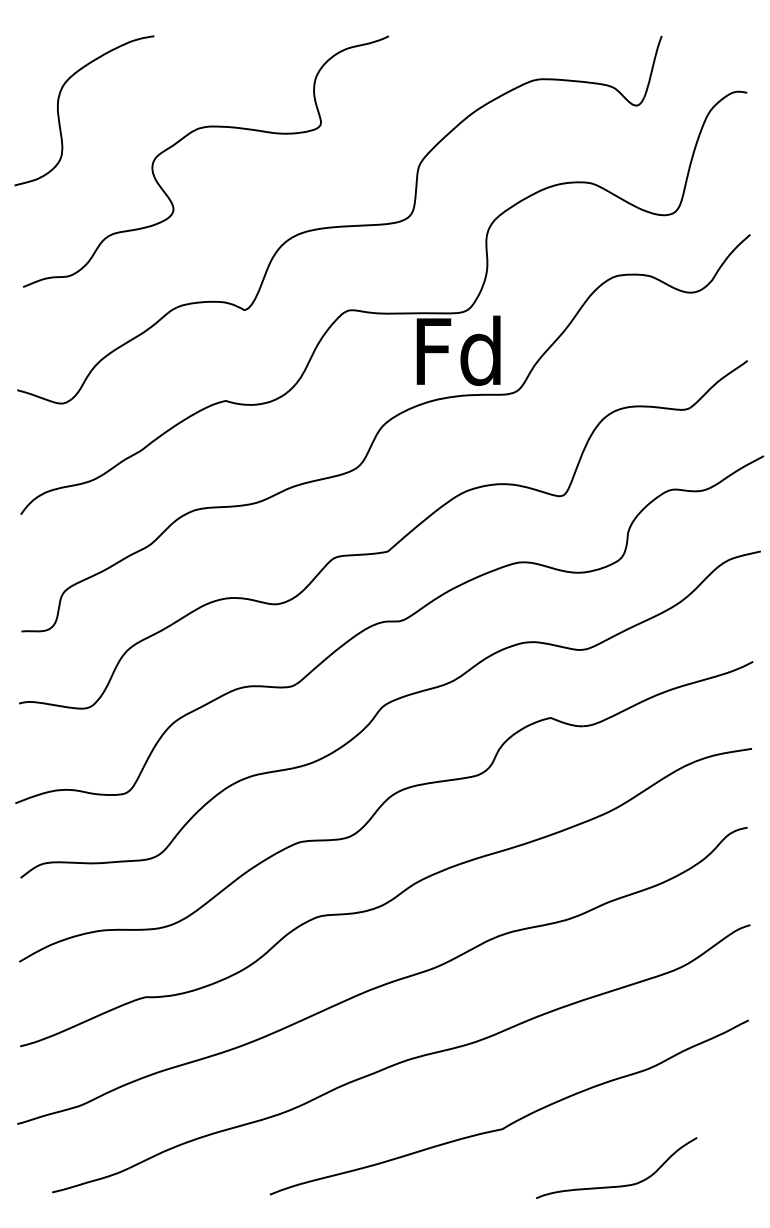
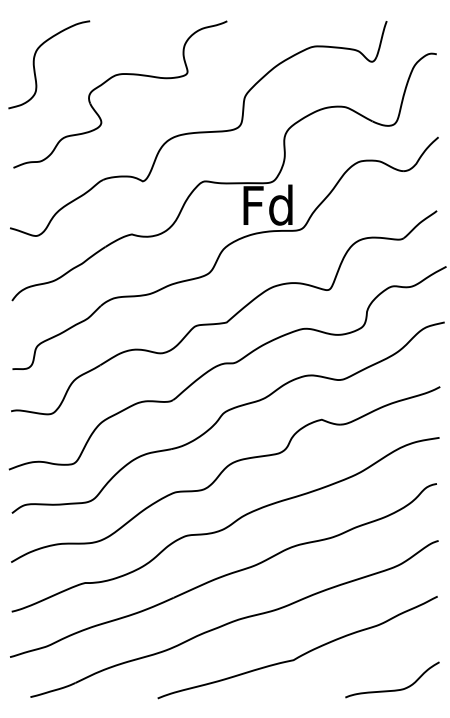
curve: (618, 1184) -> (393, 689), moved

